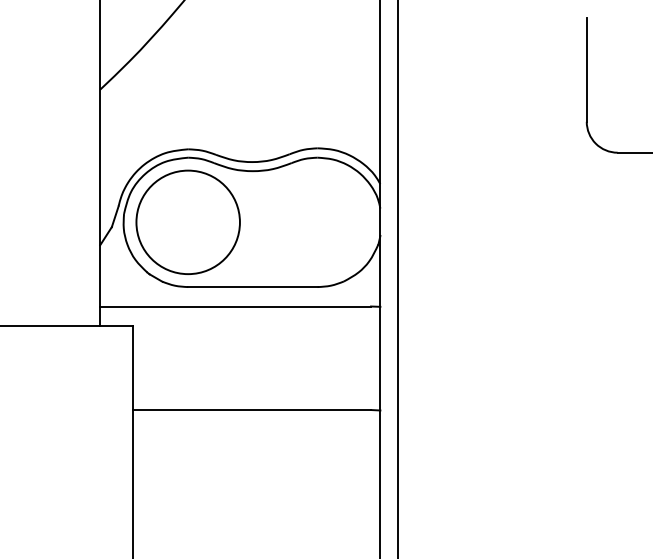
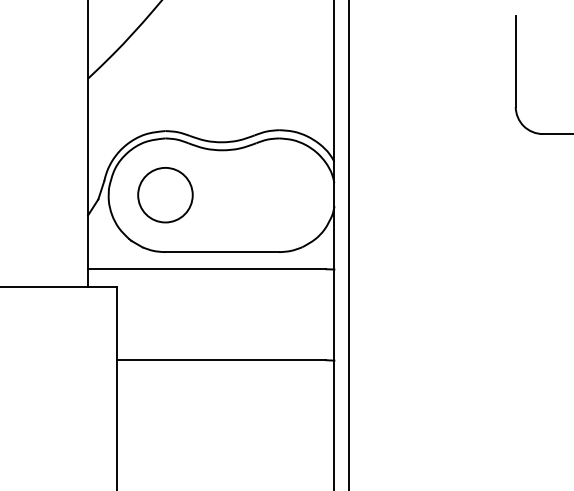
circle: (188, 221) -> (165, 194), size x0.6

